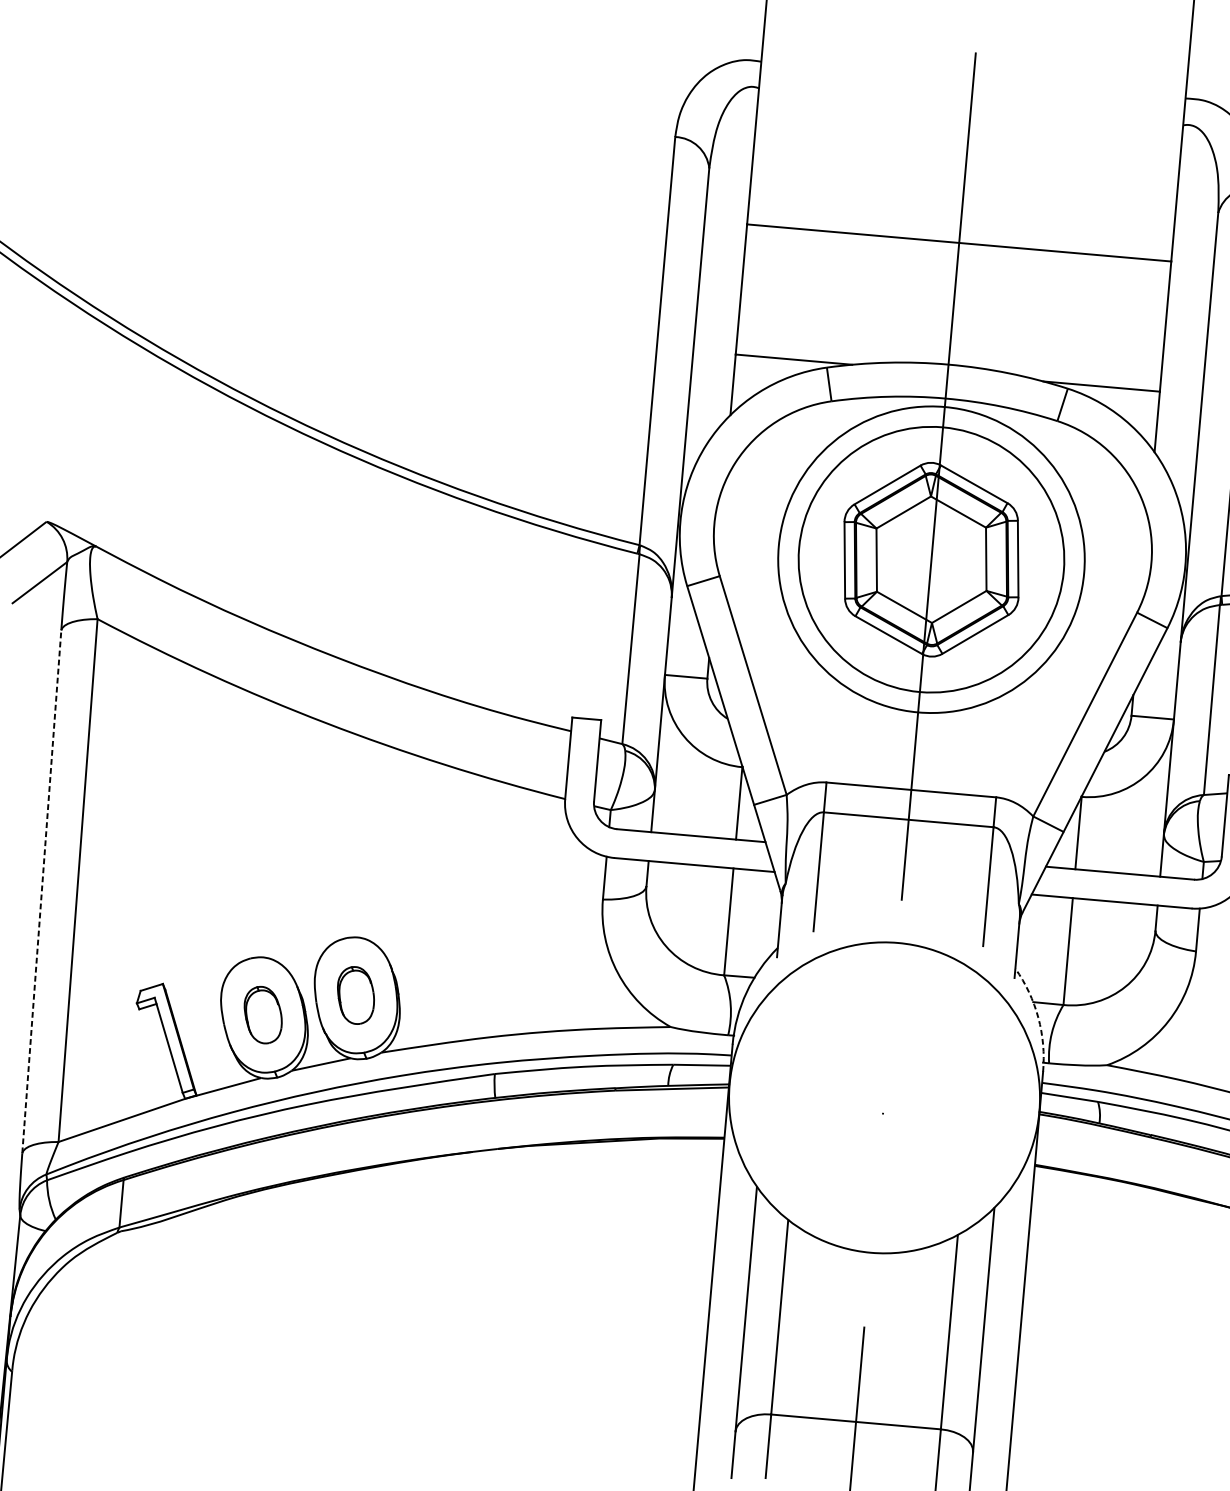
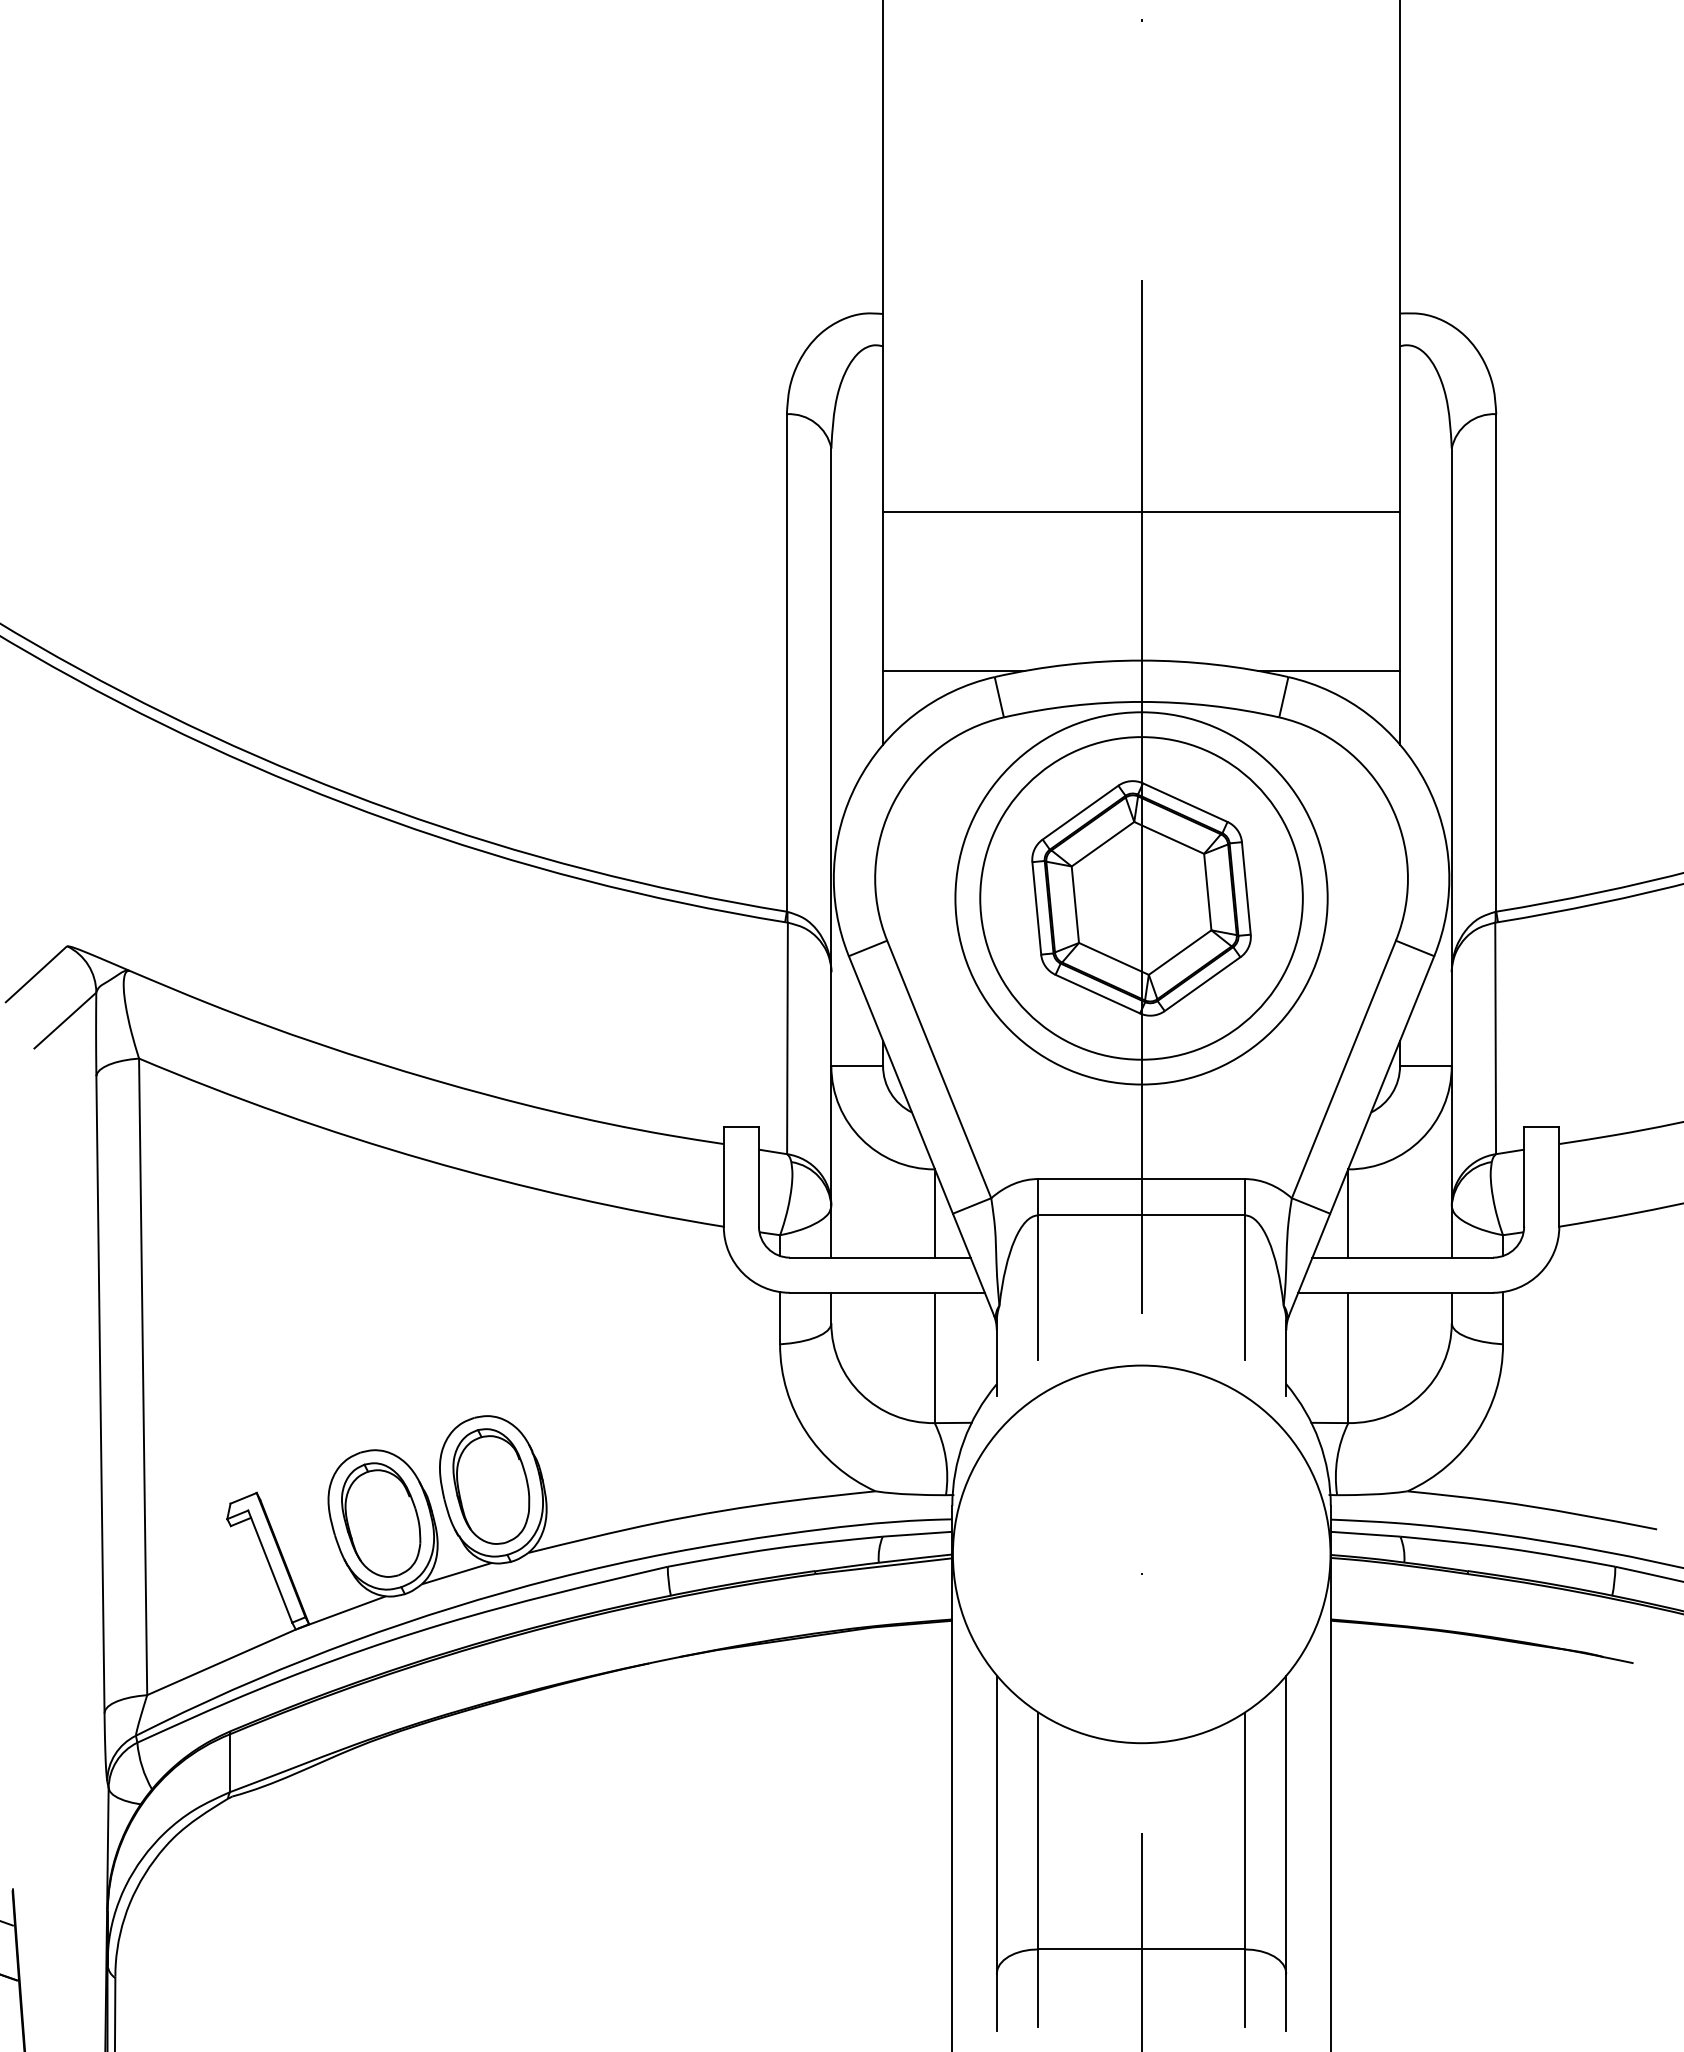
line: (41, 891) -> (100, 1393), dashed -> solid
part: (355, 995) -> (491, 1486), size x1.67
part: (263, 1014) -> (381, 1519), size x1.67
arc: (1038, 1018) -> (1319, 1441), dashed -> solid

